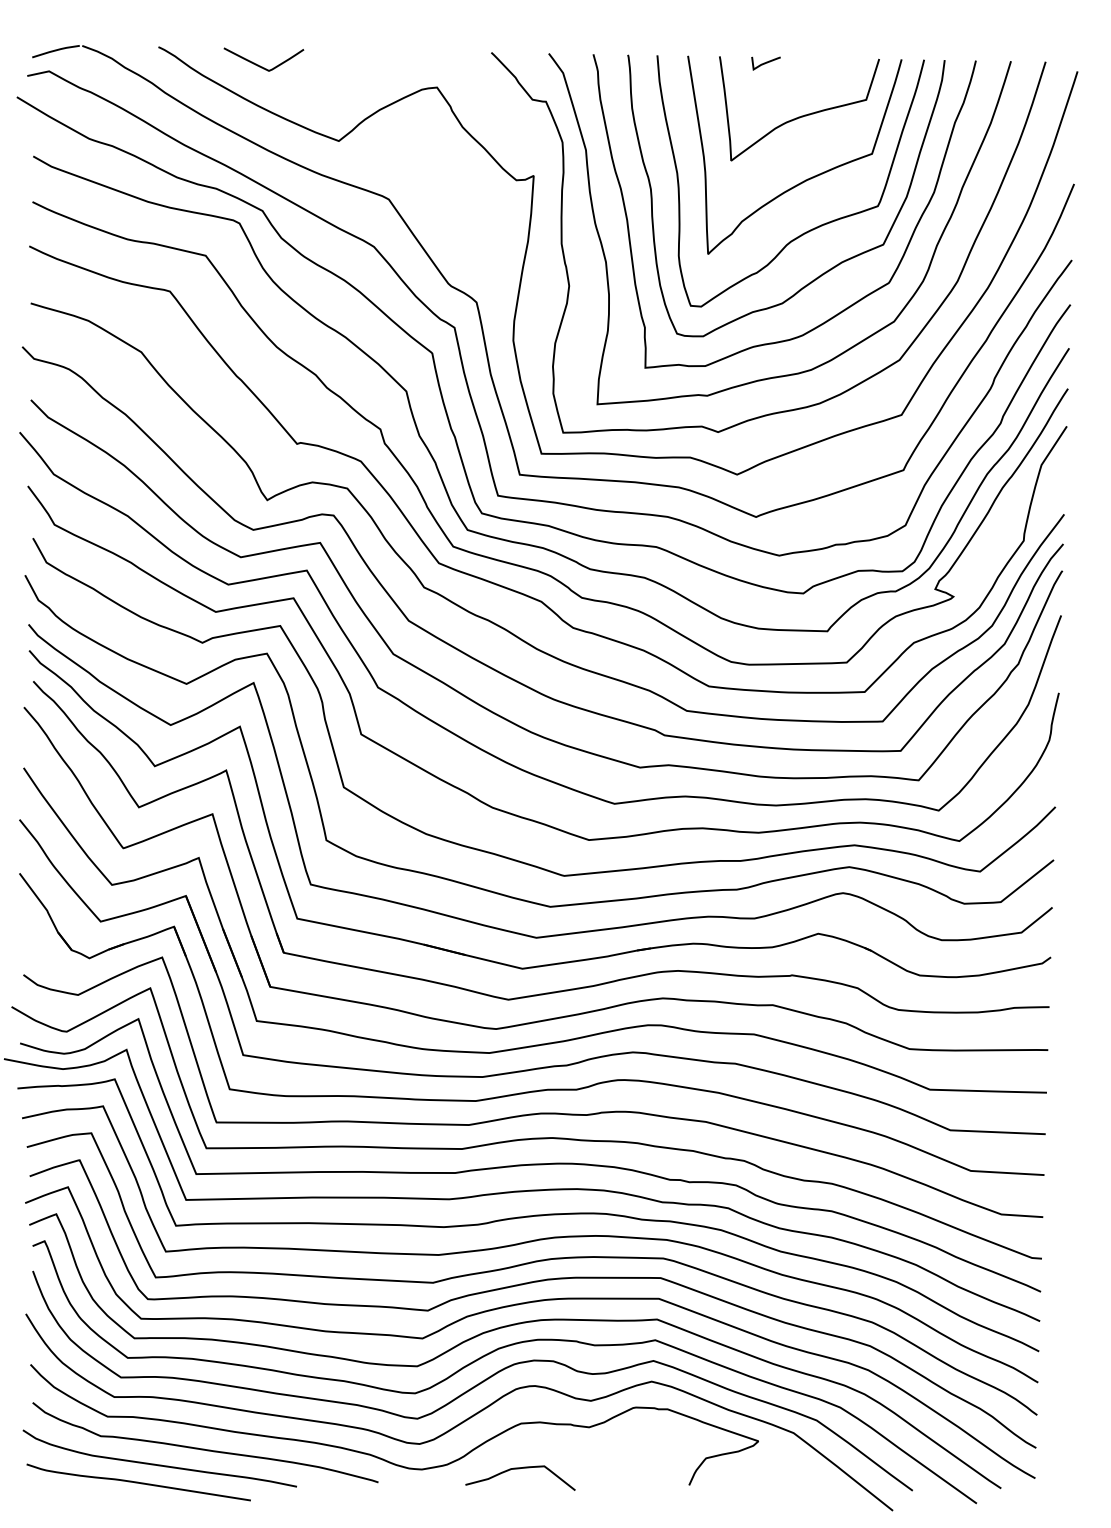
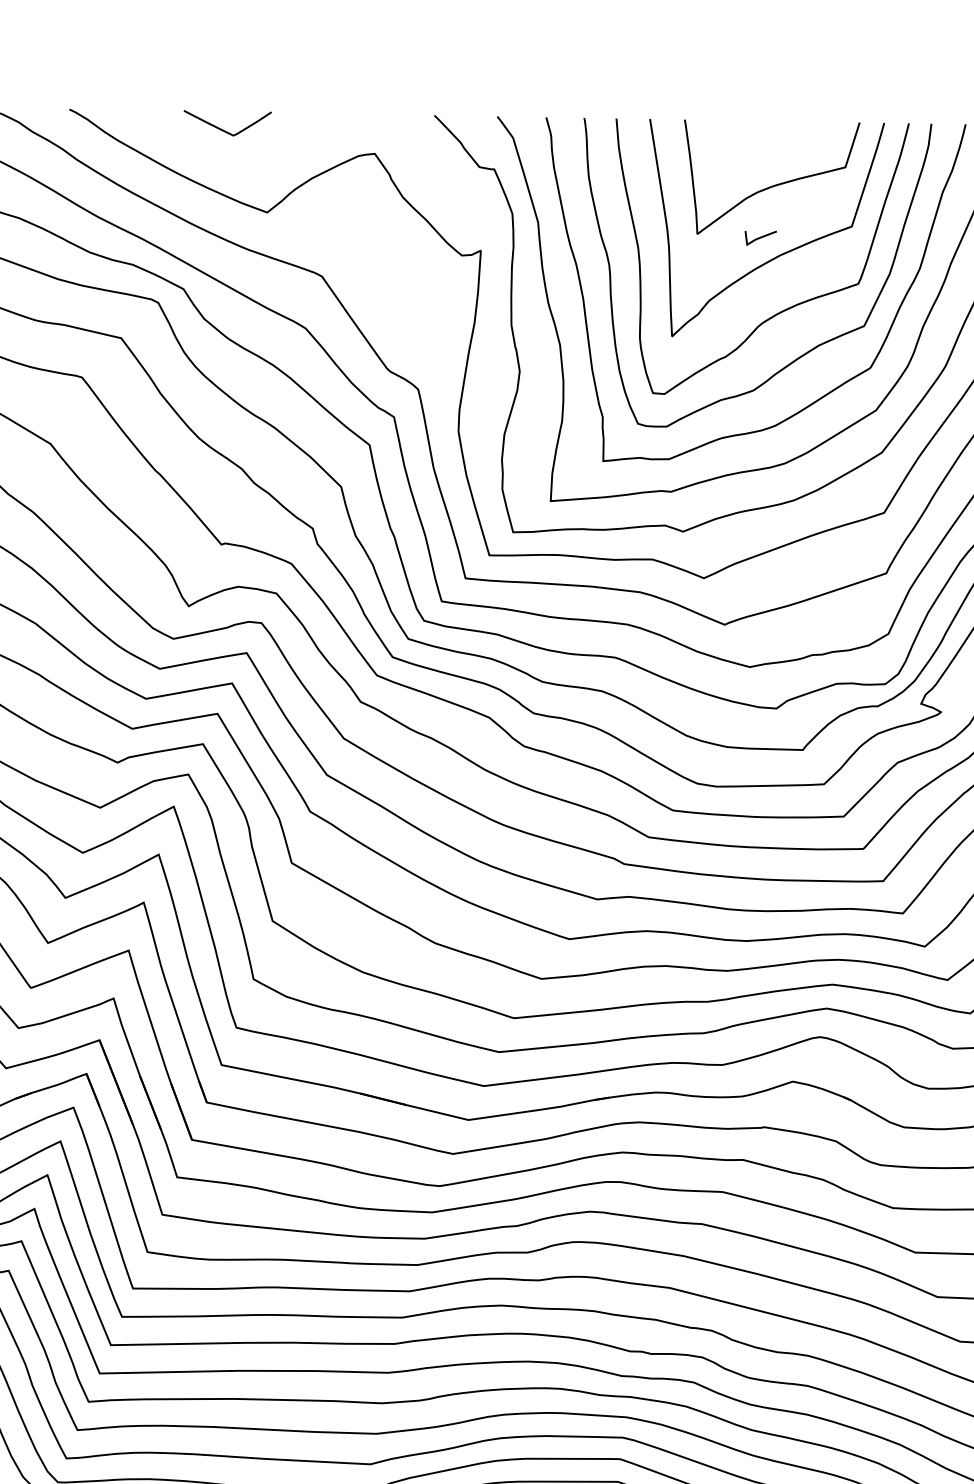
curve: (765, 63) -> (760, 238), moved
curve: (260, 65) -> (224, 129), moved

